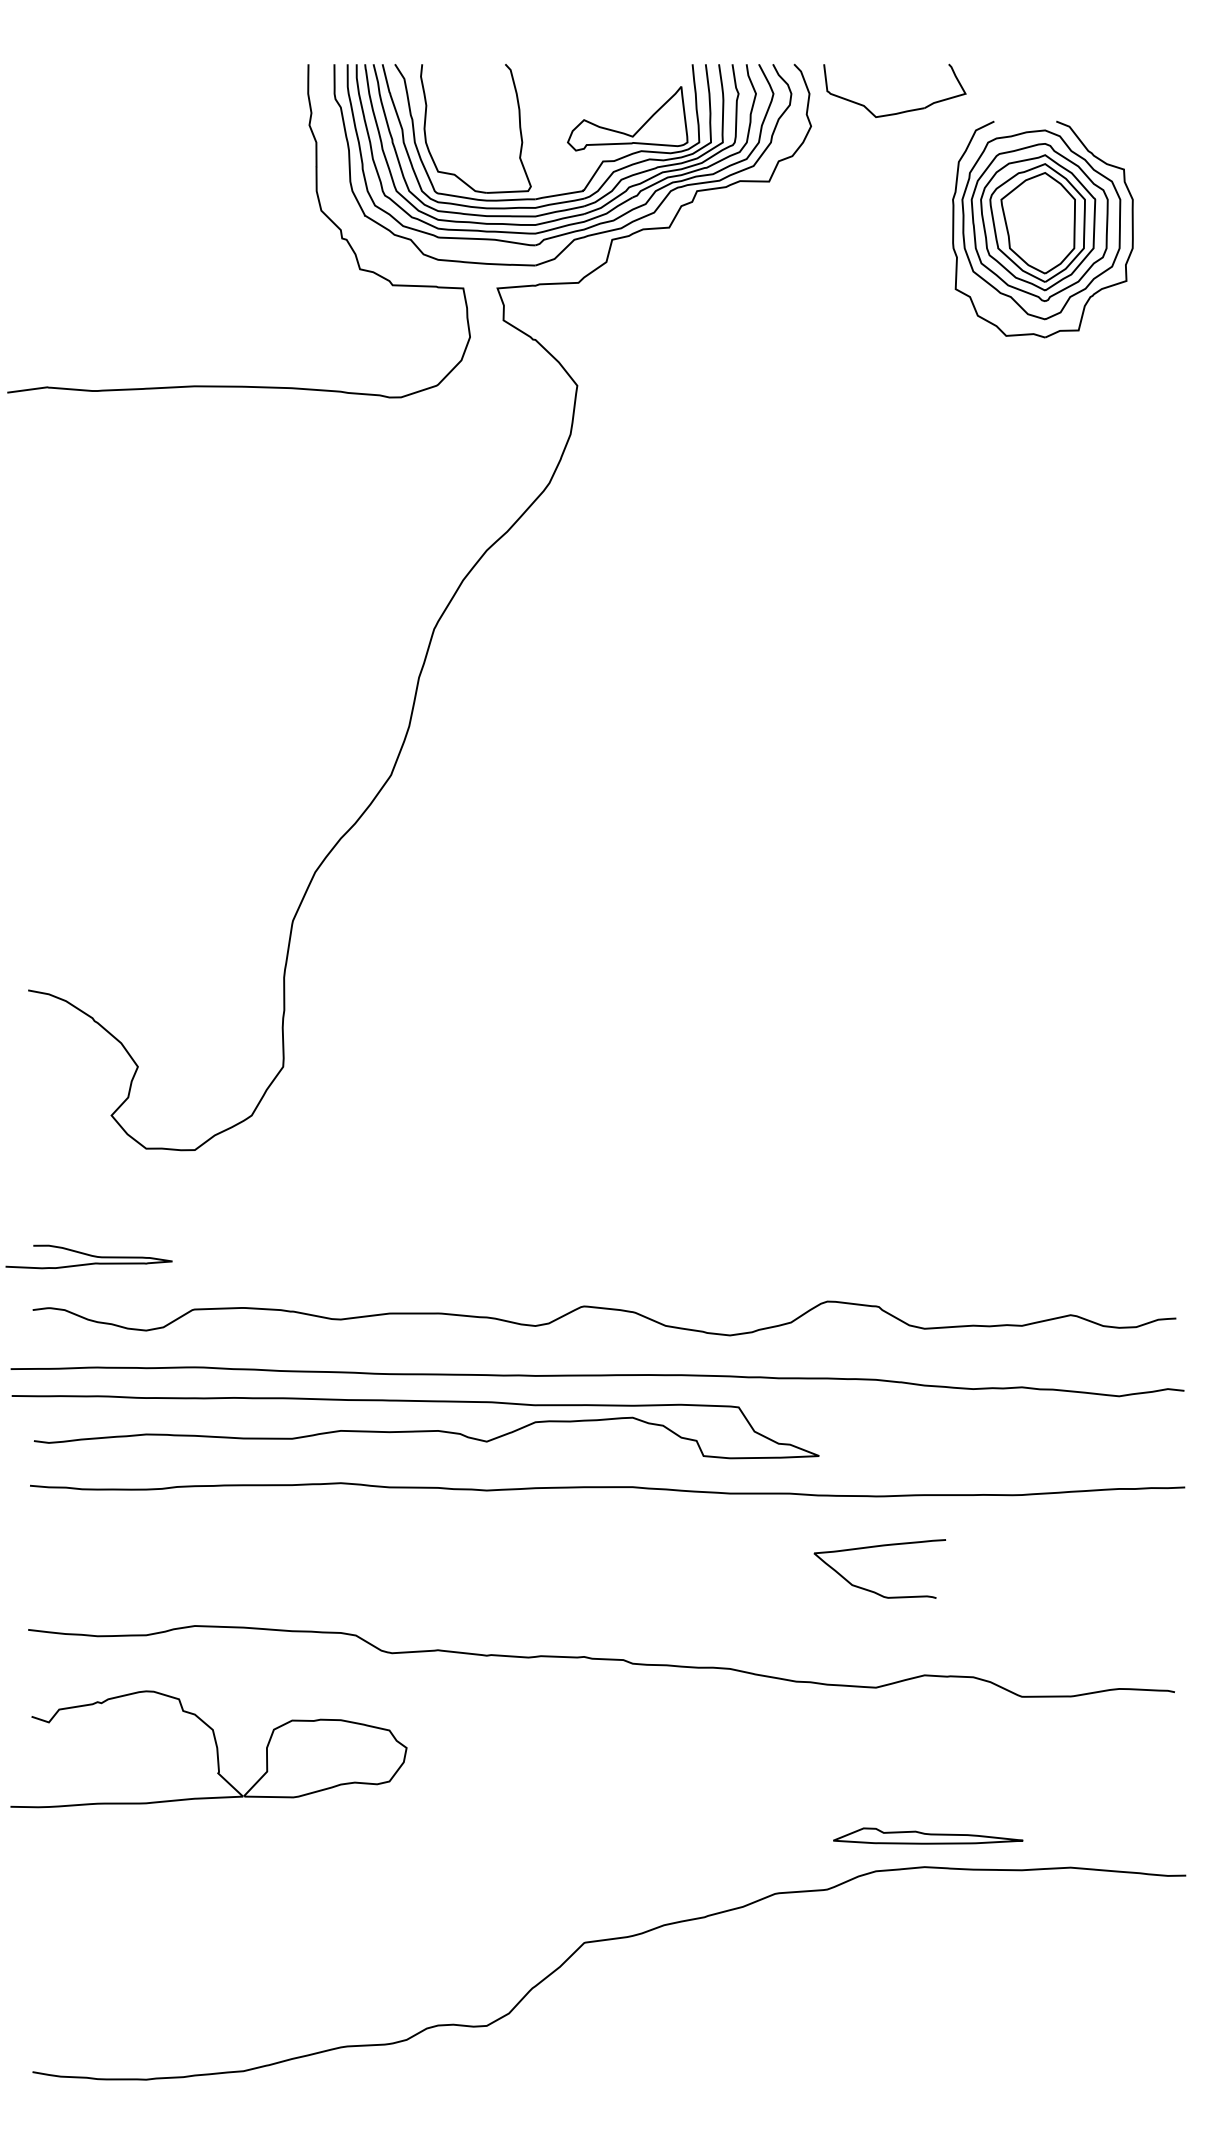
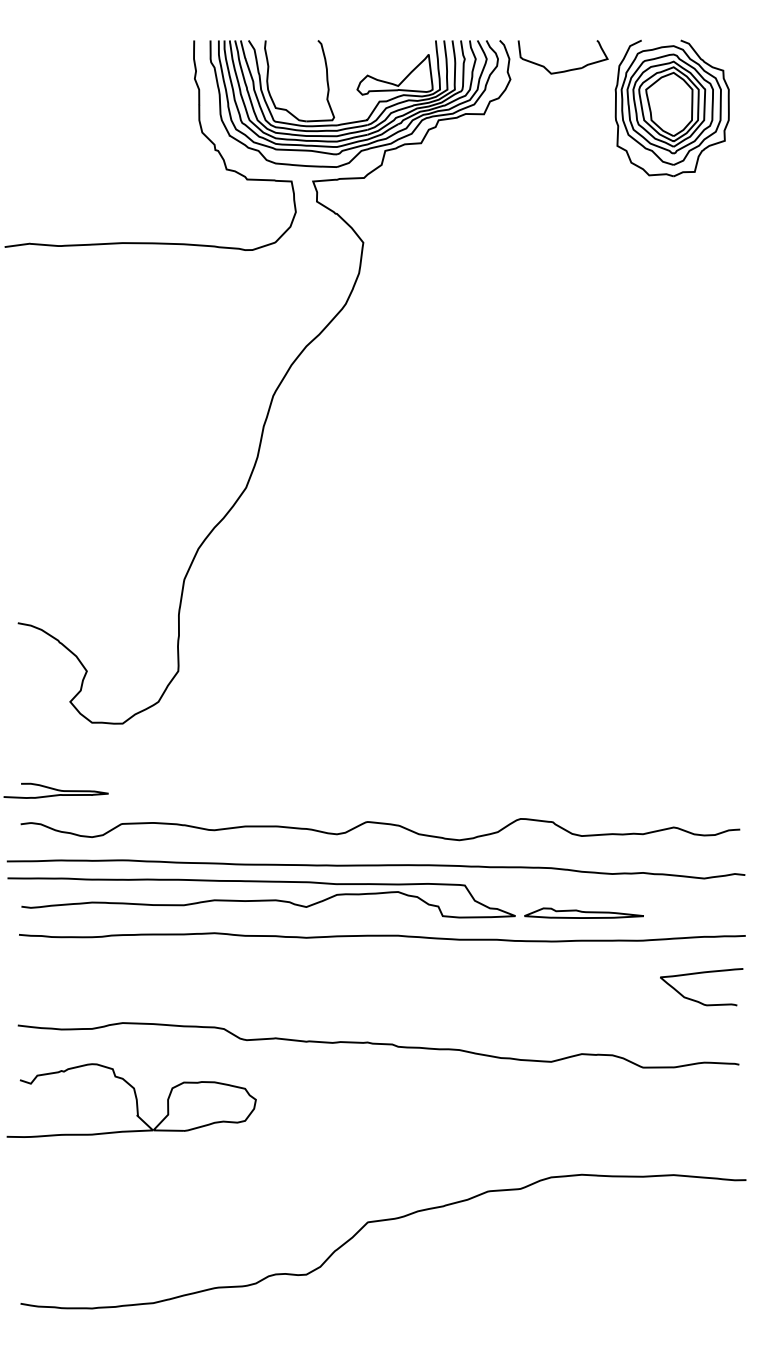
part: (1041, 229) -> (671, 108), moved
curve: (873, 1548) -> (697, 974), moved
part: (927, 1834) -> (583, 912), moved

